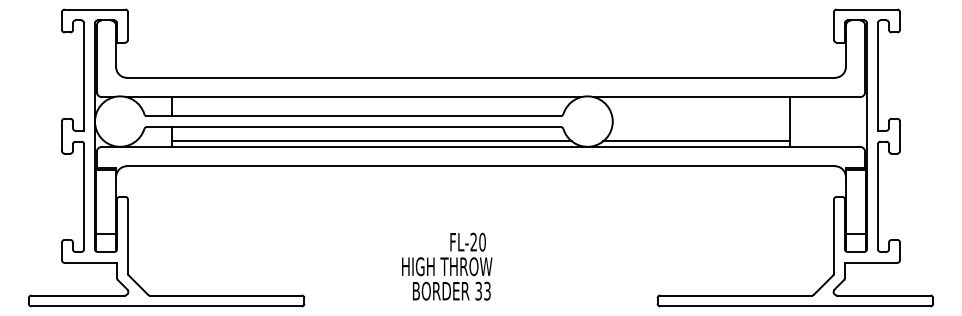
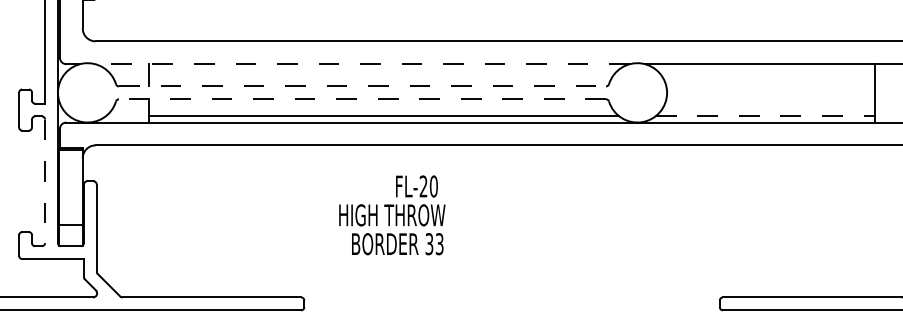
line: (353, 97) -> (362, 64), solid -> dashed
line: (353, 116) -> (362, 86), solid -> dashed
line: (353, 127) -> (362, 99), solid -> dashed
line: (697, 141) -> (766, 116), solid -> dashed
line: (84, 197) -> (45, 182), solid -> dashed
text: (447, 266) -> (392, 215), moved

